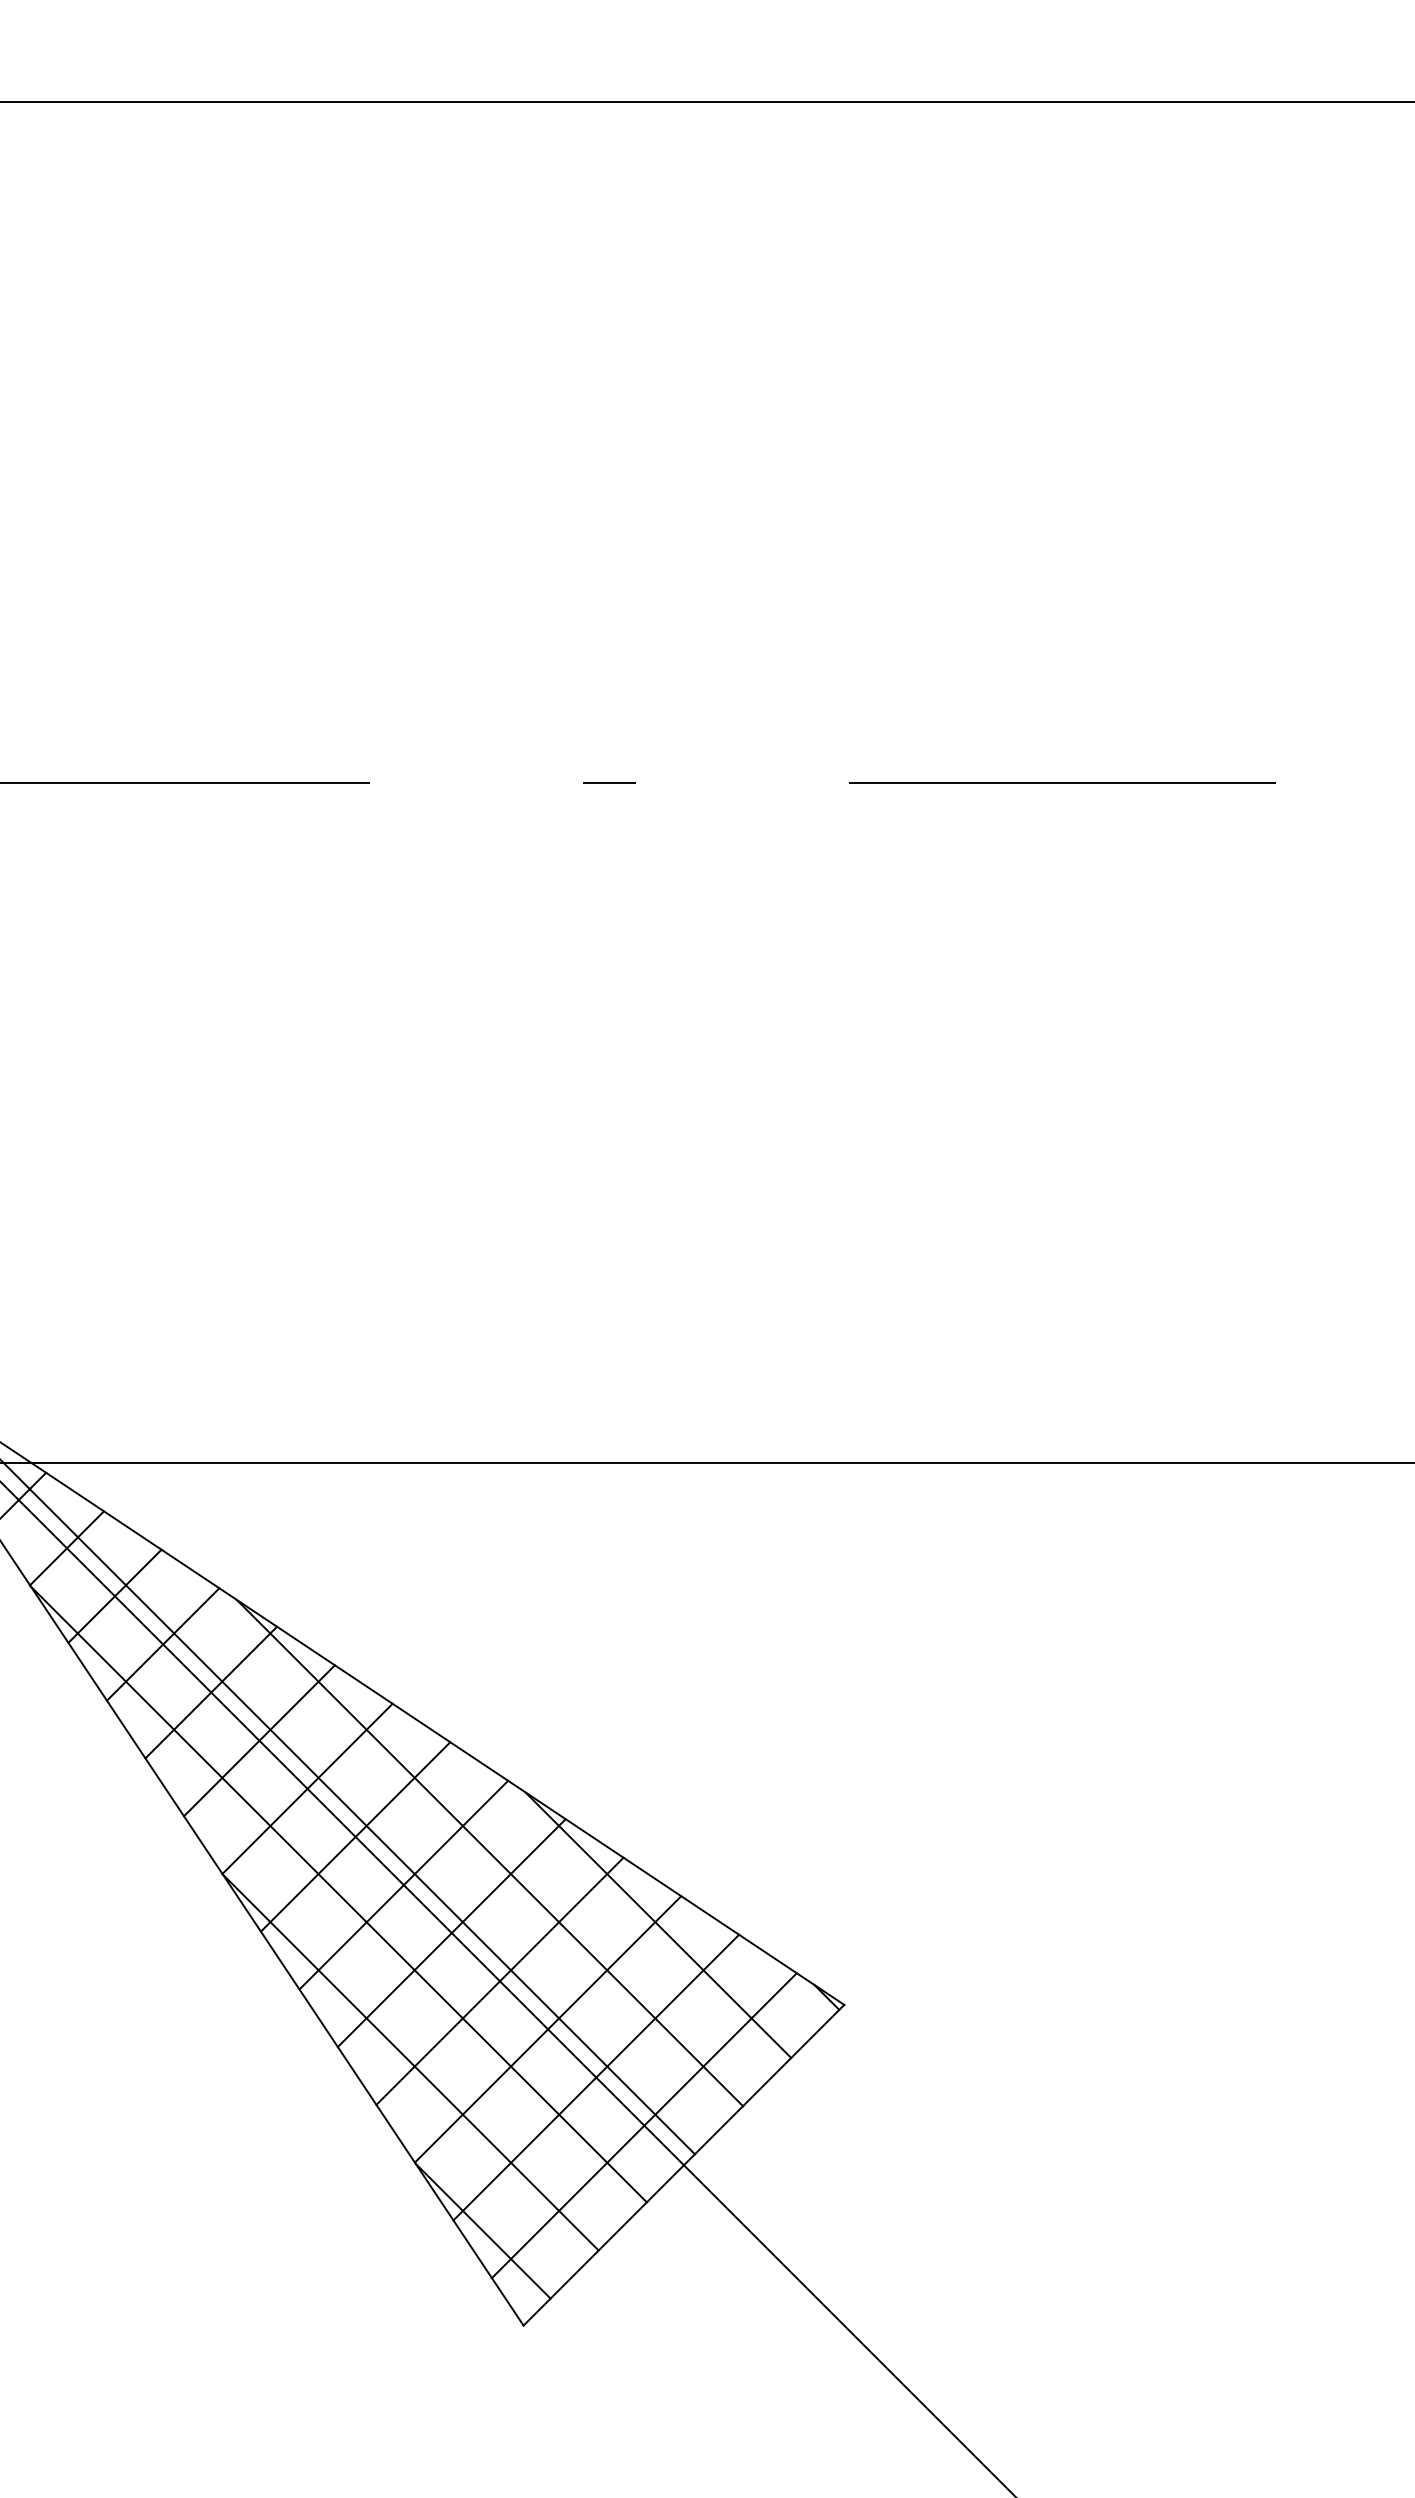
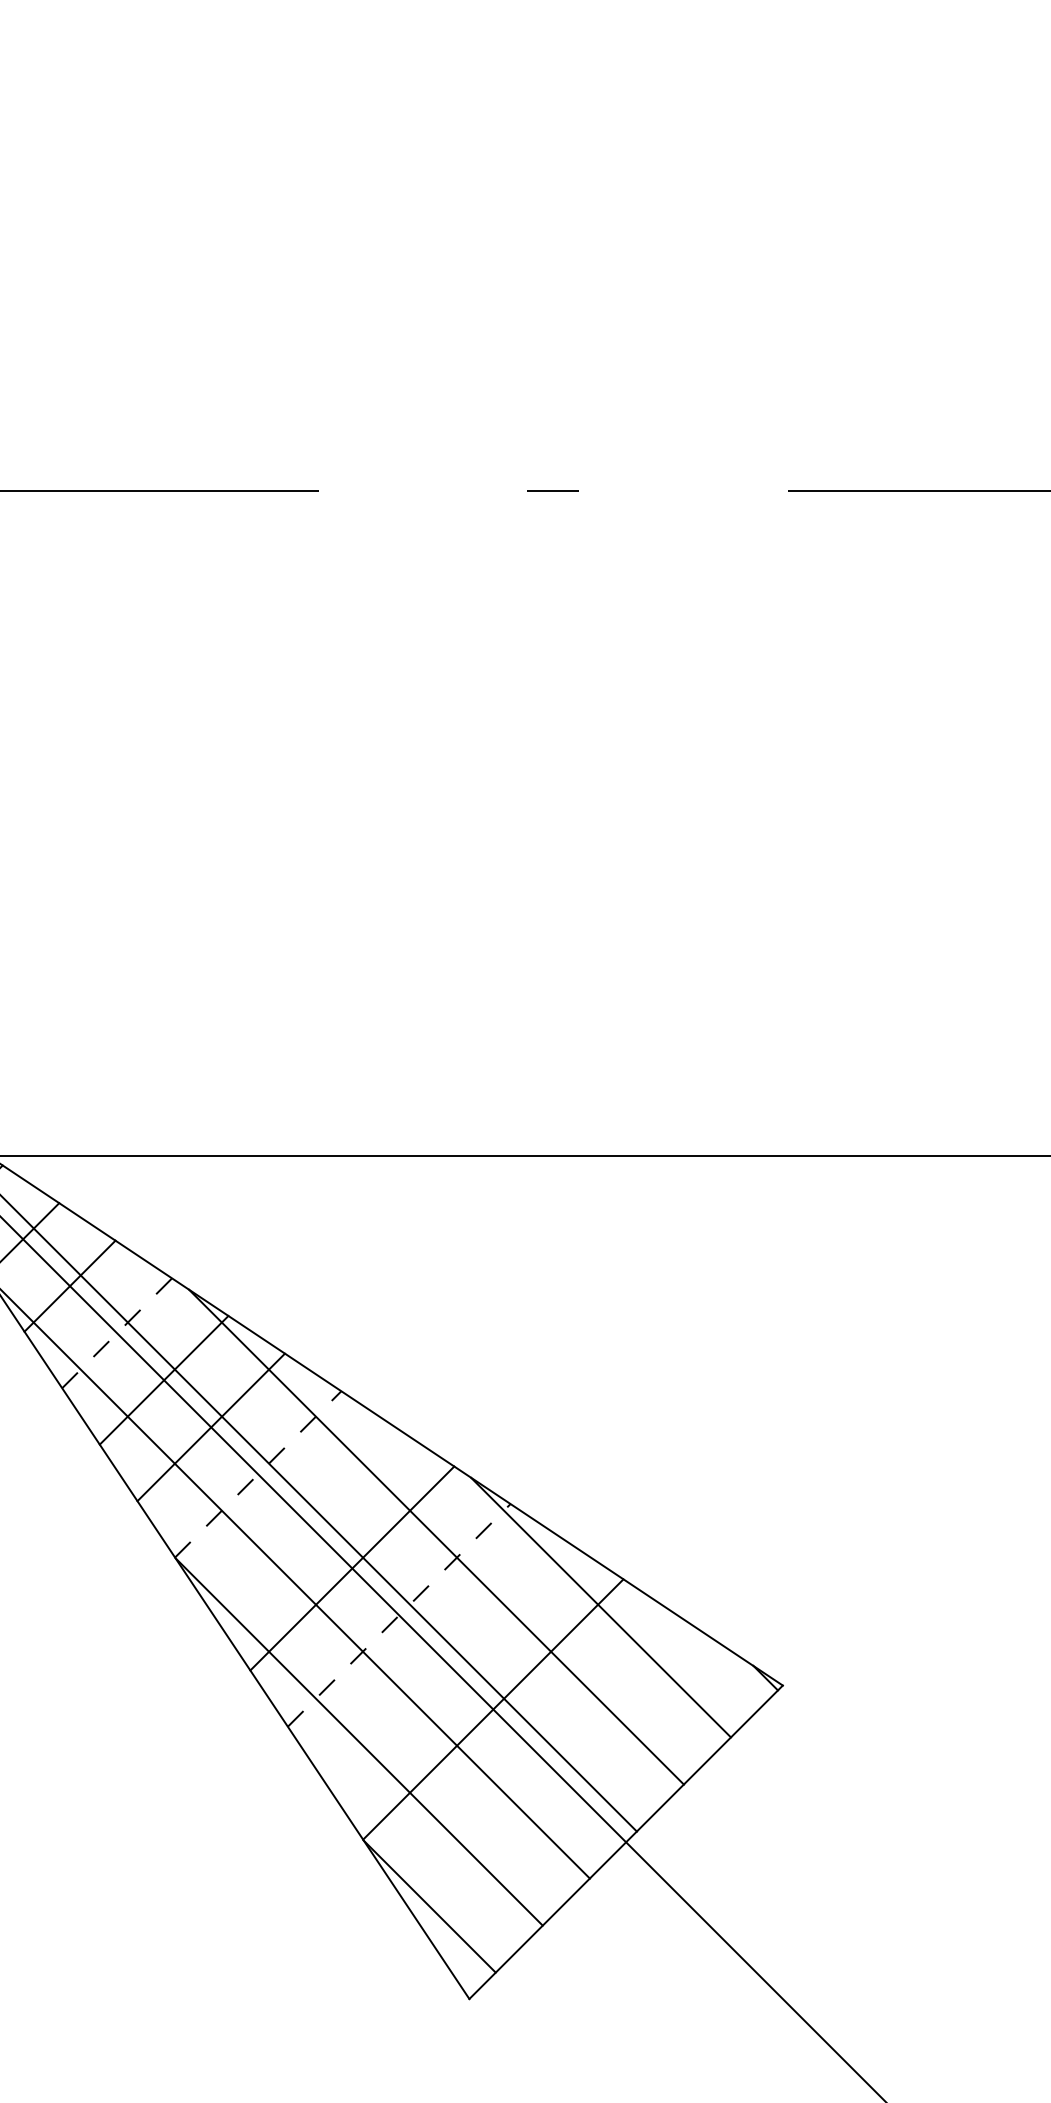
line: (163, 1644) -> (117, 1333), solid -> dashed
line: (307, 1788) -> (258, 1474), solid -> dashed
line: (355, 1836) -> (305, 1520), removed
line: (452, 1932) -> (399, 1614), solid -> dashed
line: (499, 1980) -> (445, 1661), removed
line: (596, 2077) -> (540, 1756), removed
line: (643, 2125) -> (586, 1803), removed

